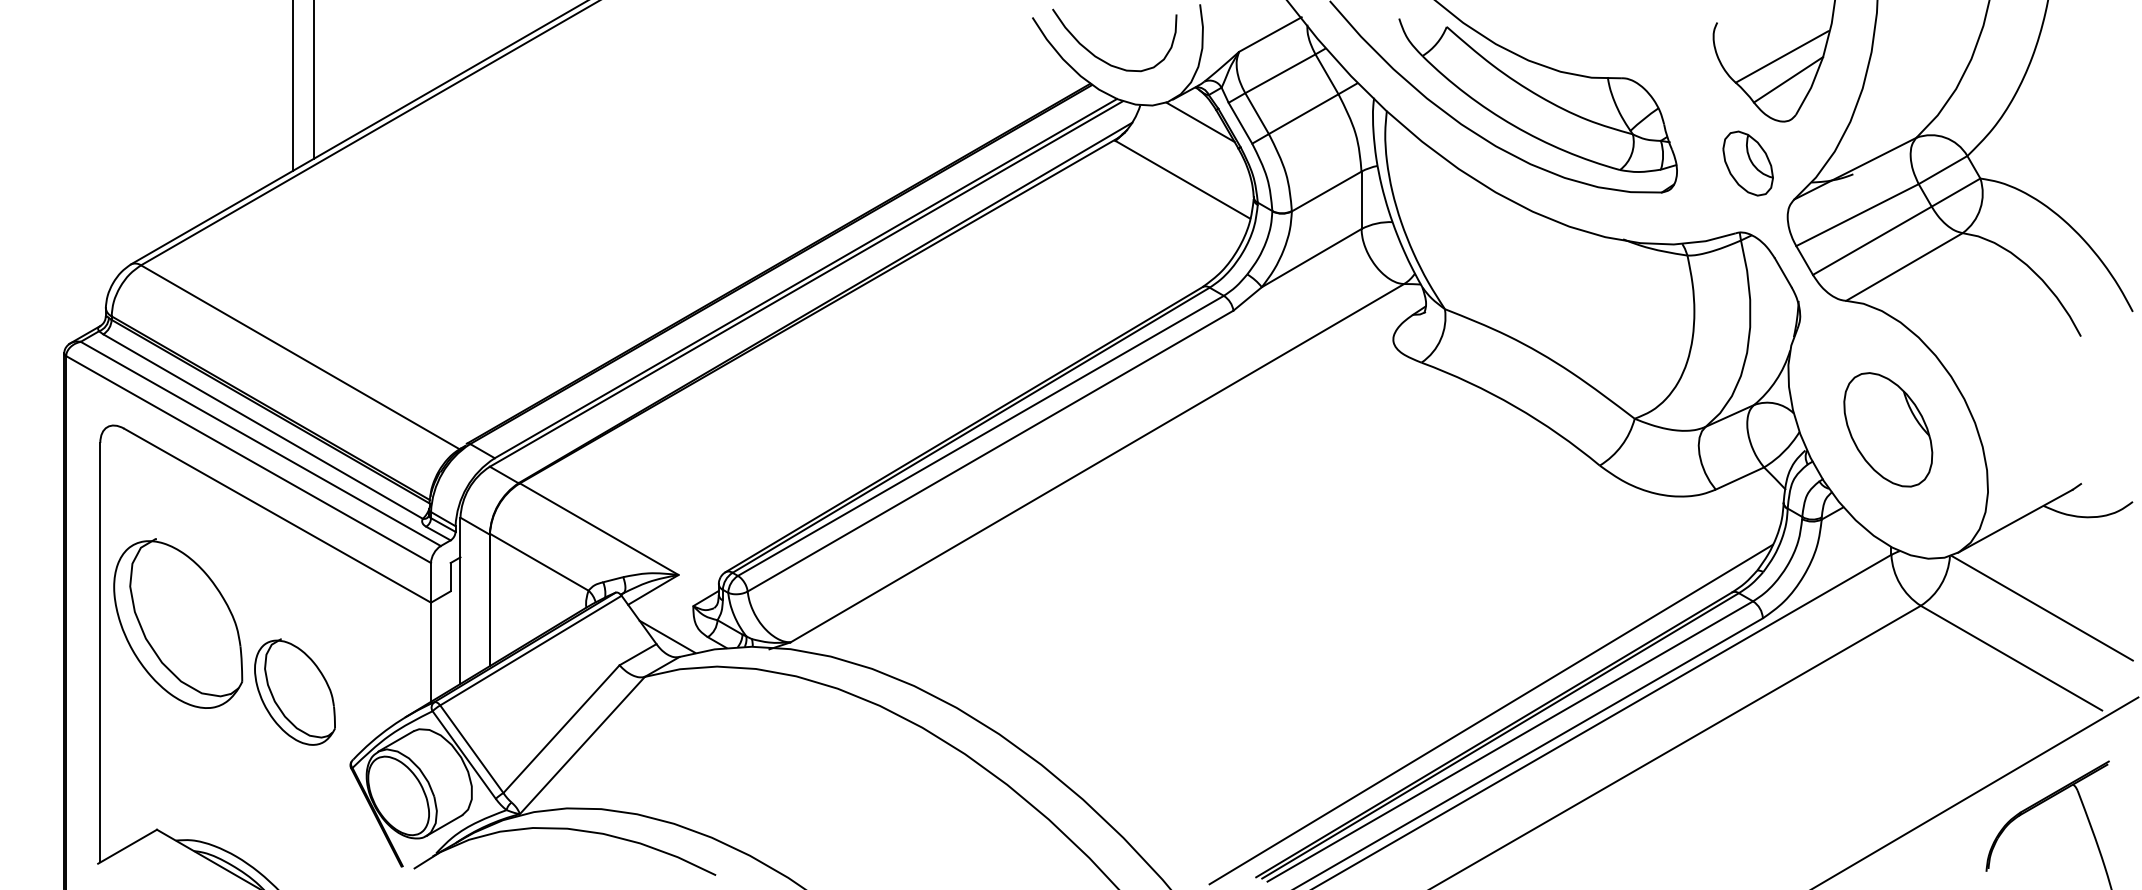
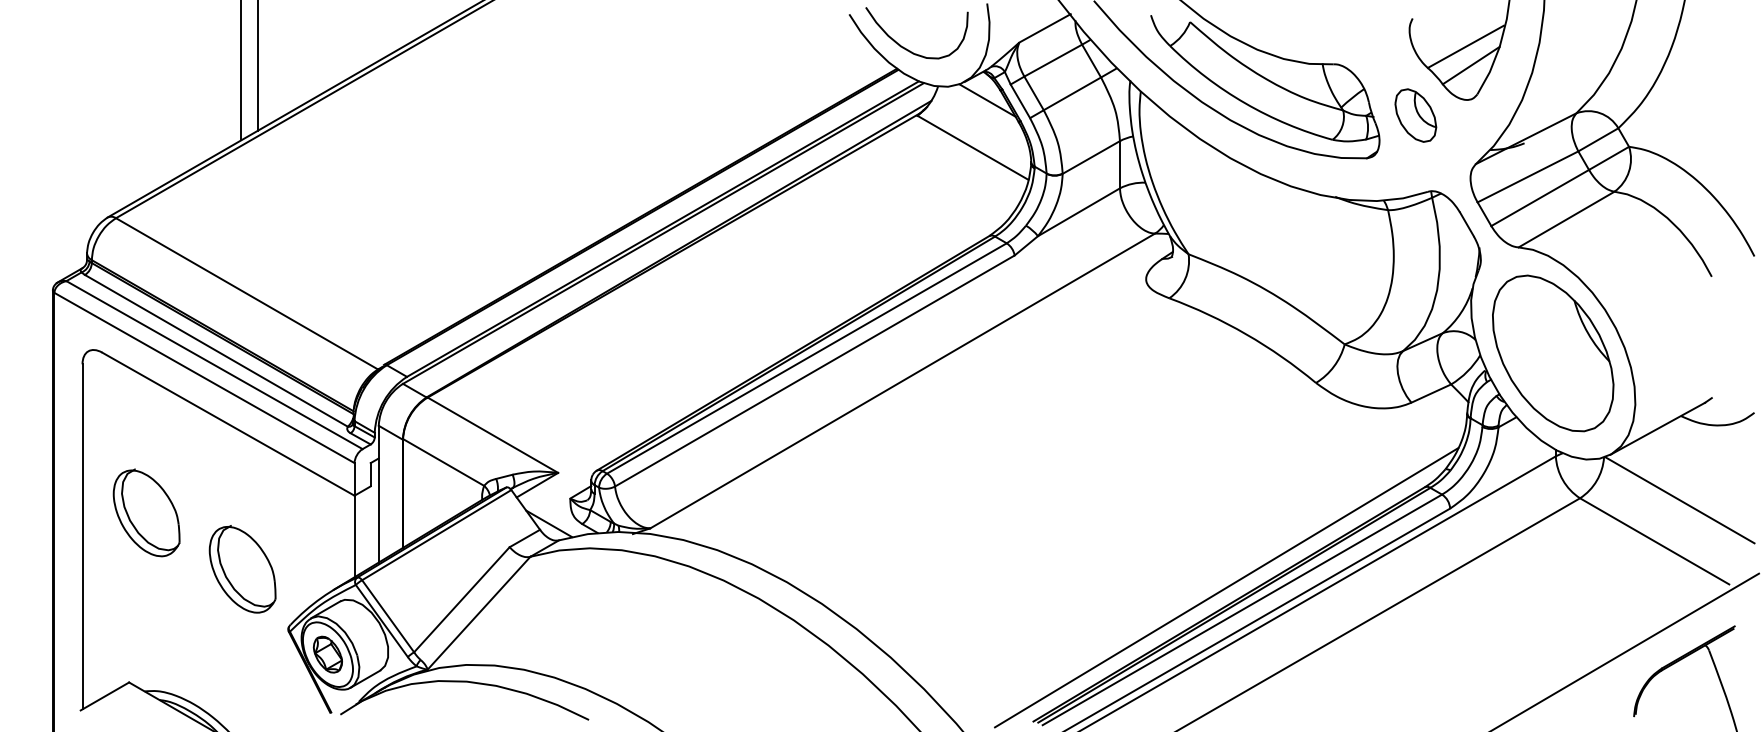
part: (1747, 163) -> (1415, 115), moved
part: (1888, 429) -> (1553, 353), size x1.67
part: (178, 623) -> (146, 512), size x0.62
part: (398, 795) -> (327, 654), added

